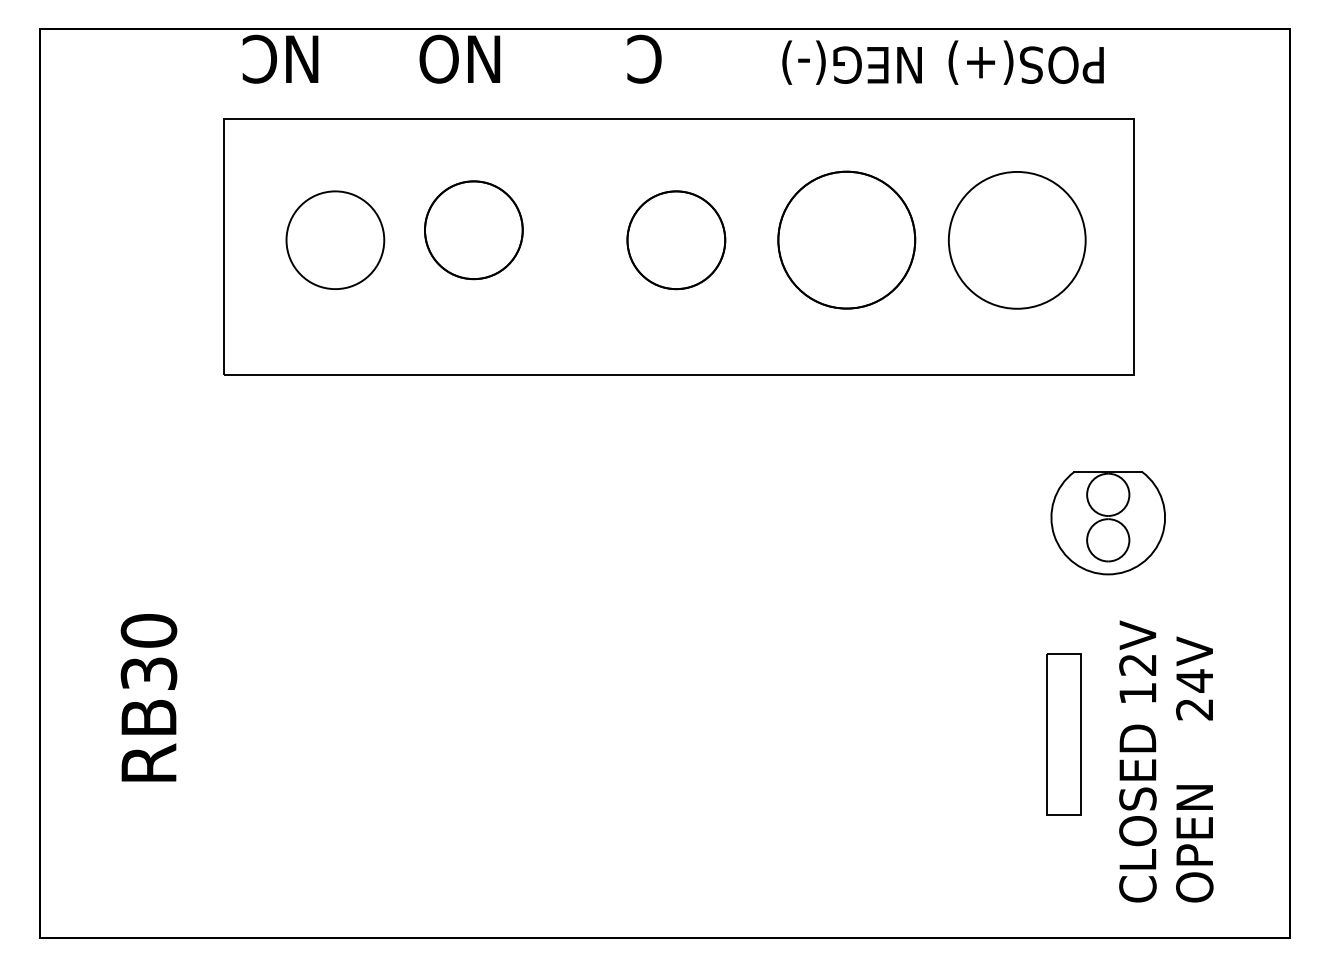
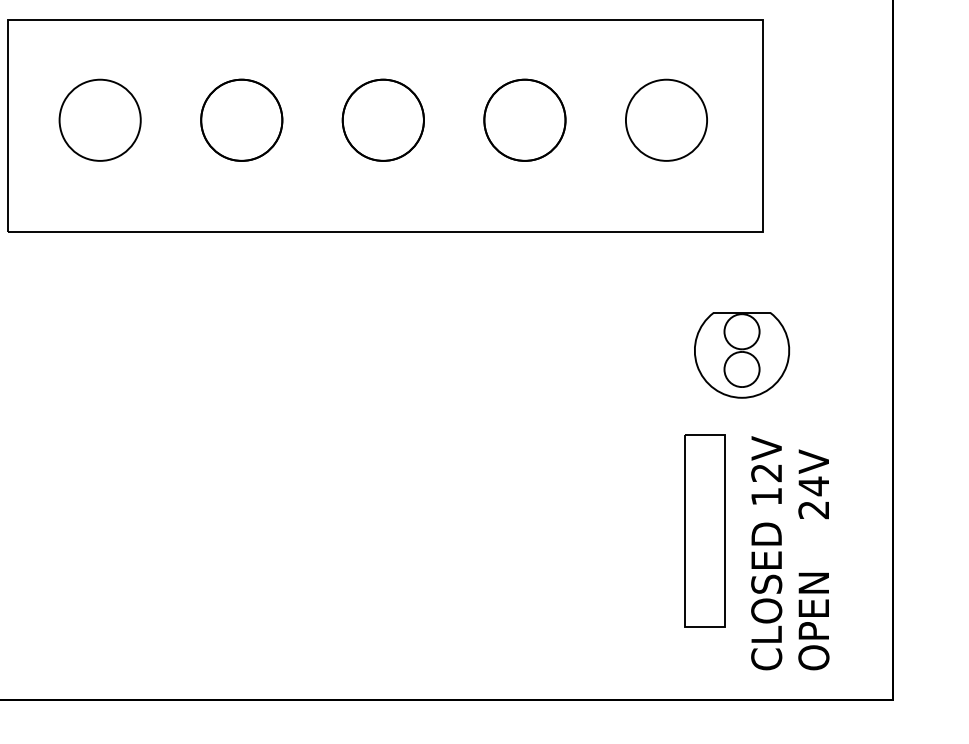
part: (473, 230) -> (241, 120), moved
part: (1017, 239) -> (666, 119), size x0.71
part: (846, 240) -> (524, 120), size x0.71
part: (1063, 734) -> (704, 530), size x1.43

